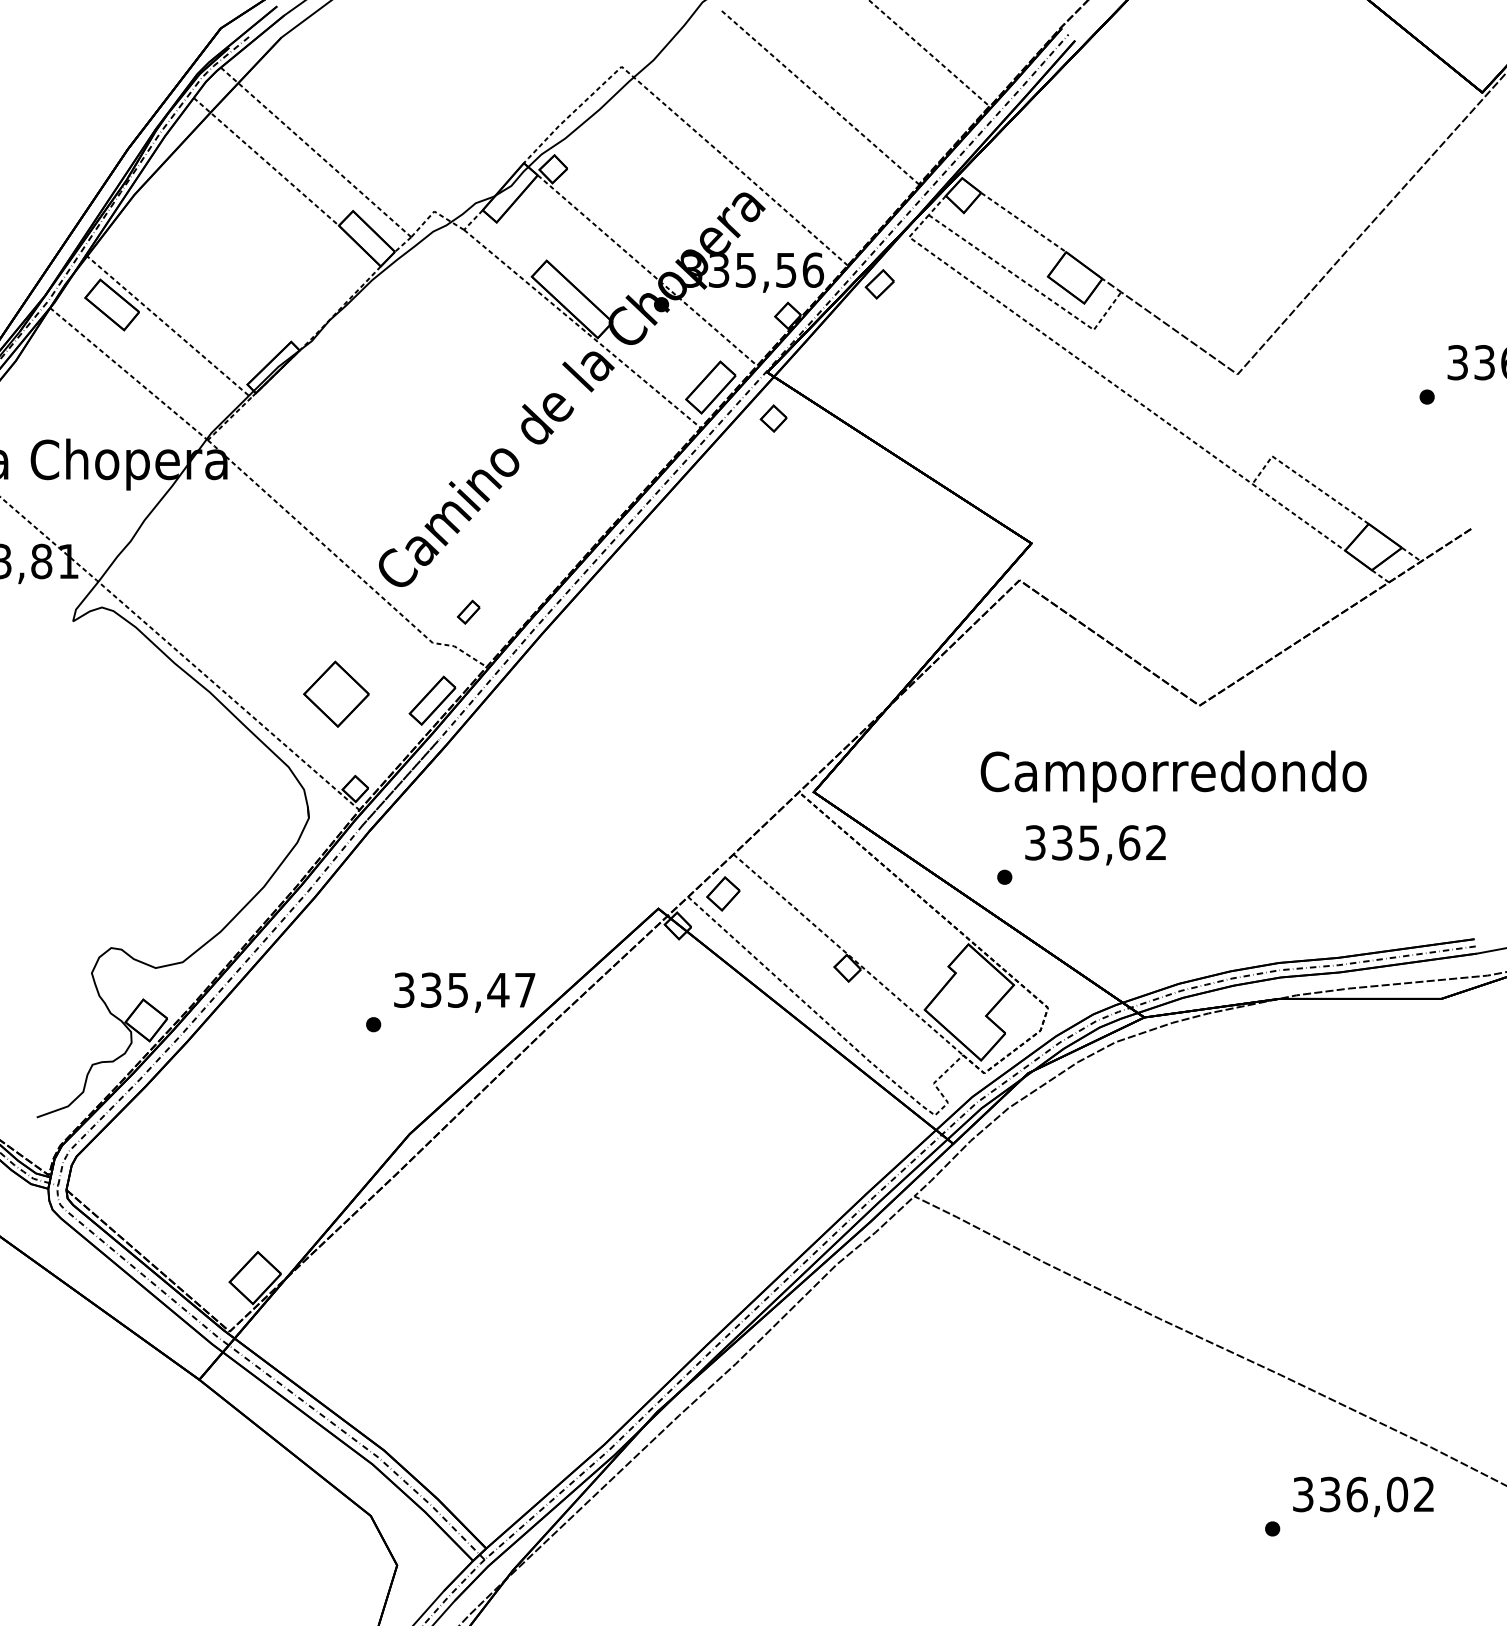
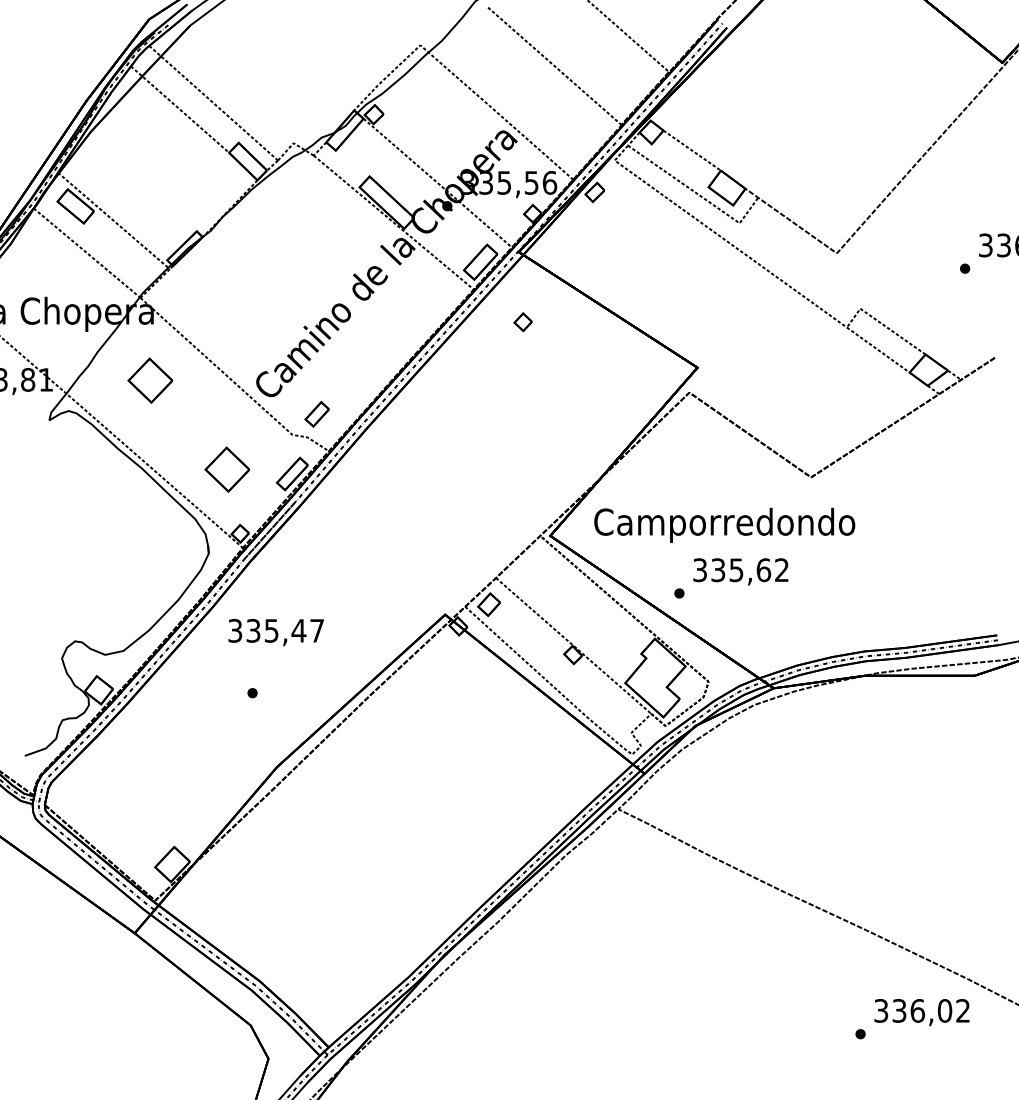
part: (772, 418) -> (522, 322), moved
part: (221, 562) -> (149, 380), added
part: (468, 611) -> (316, 413), size x1.6
text: (1173, 775) -> (724, 524), moved
text: (463, 992) -> (275, 632), moved

